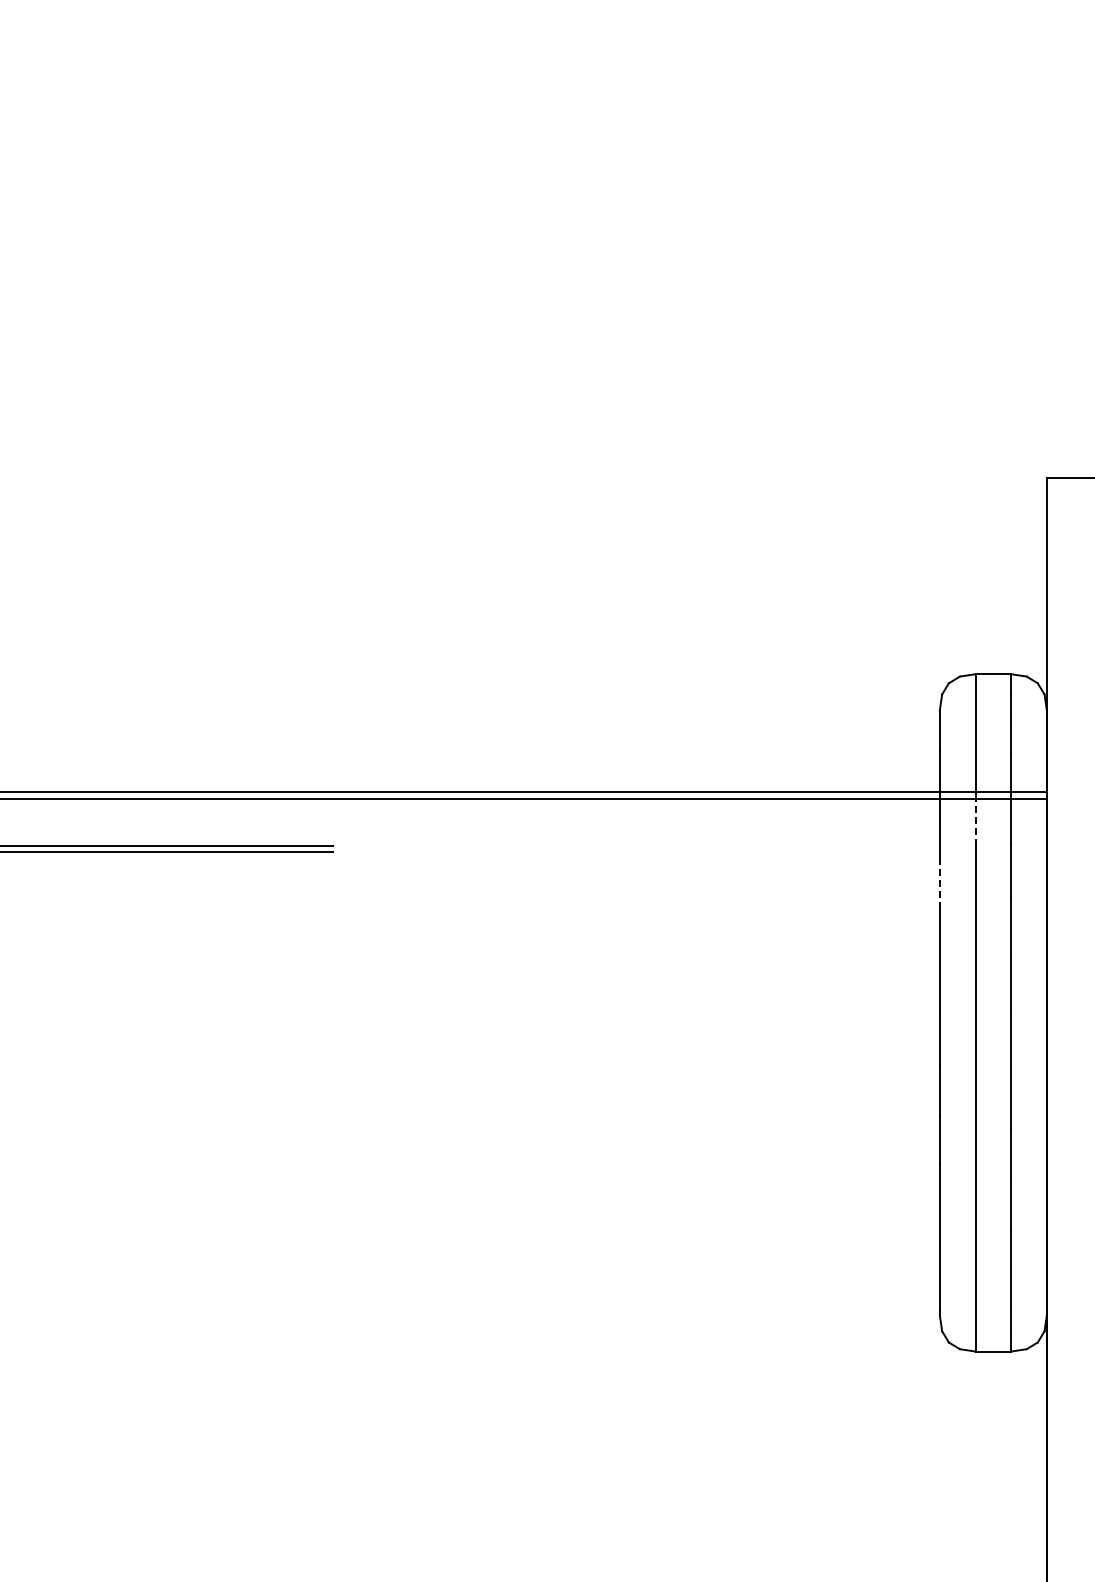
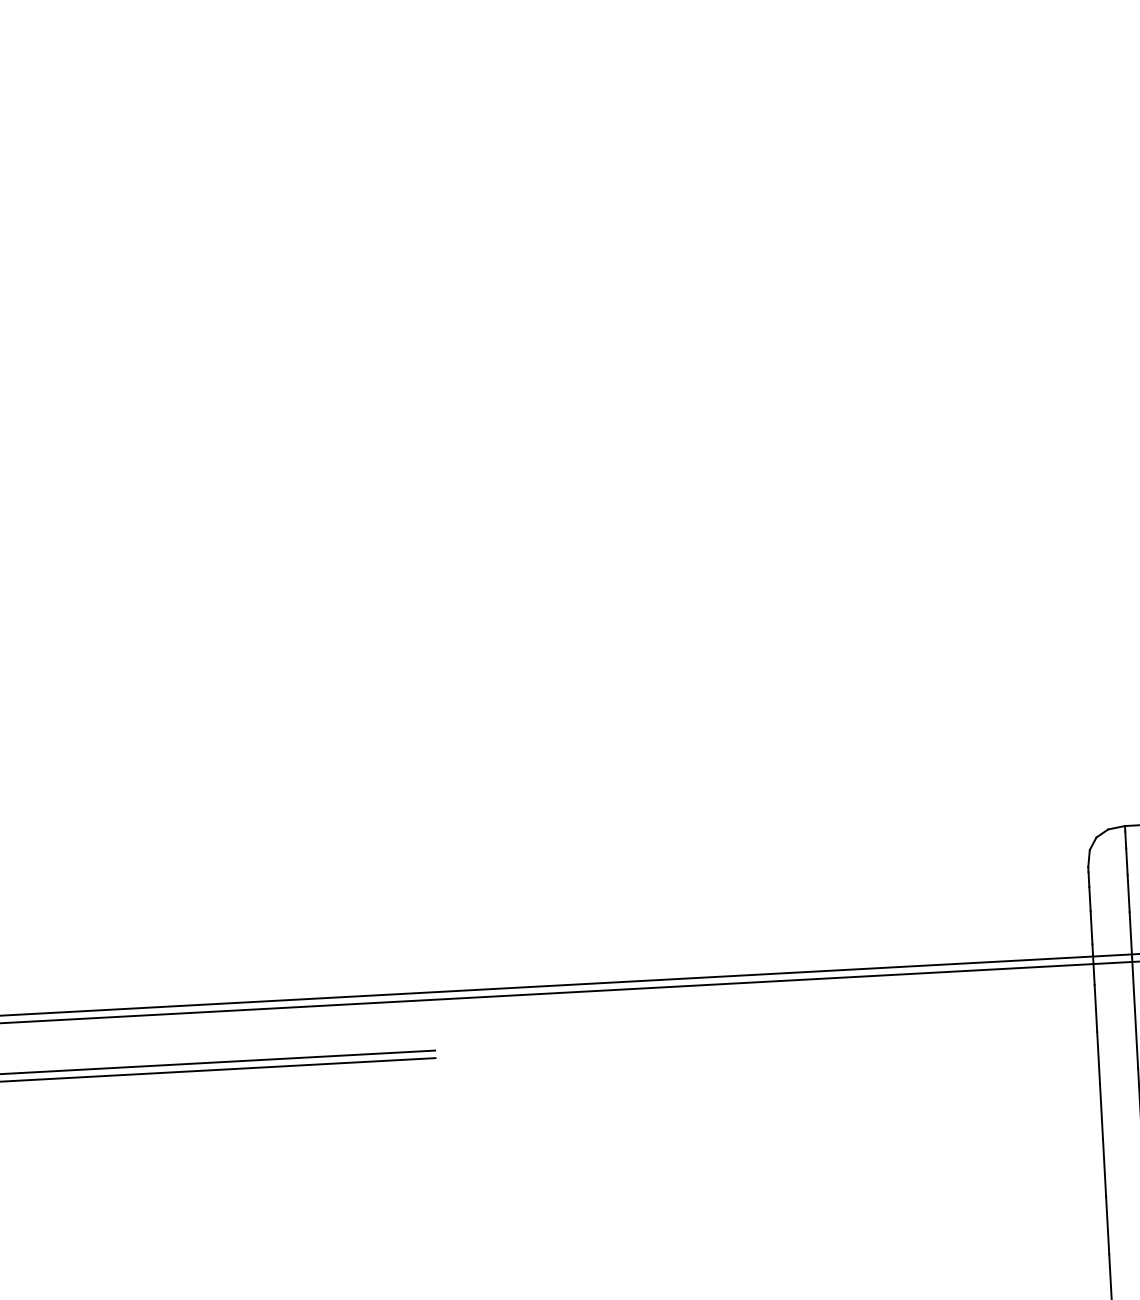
line: (975, 819) -> (1133, 984), dashed -> solid
line: (939, 885) -> (1098, 1058), dashed -> solid

